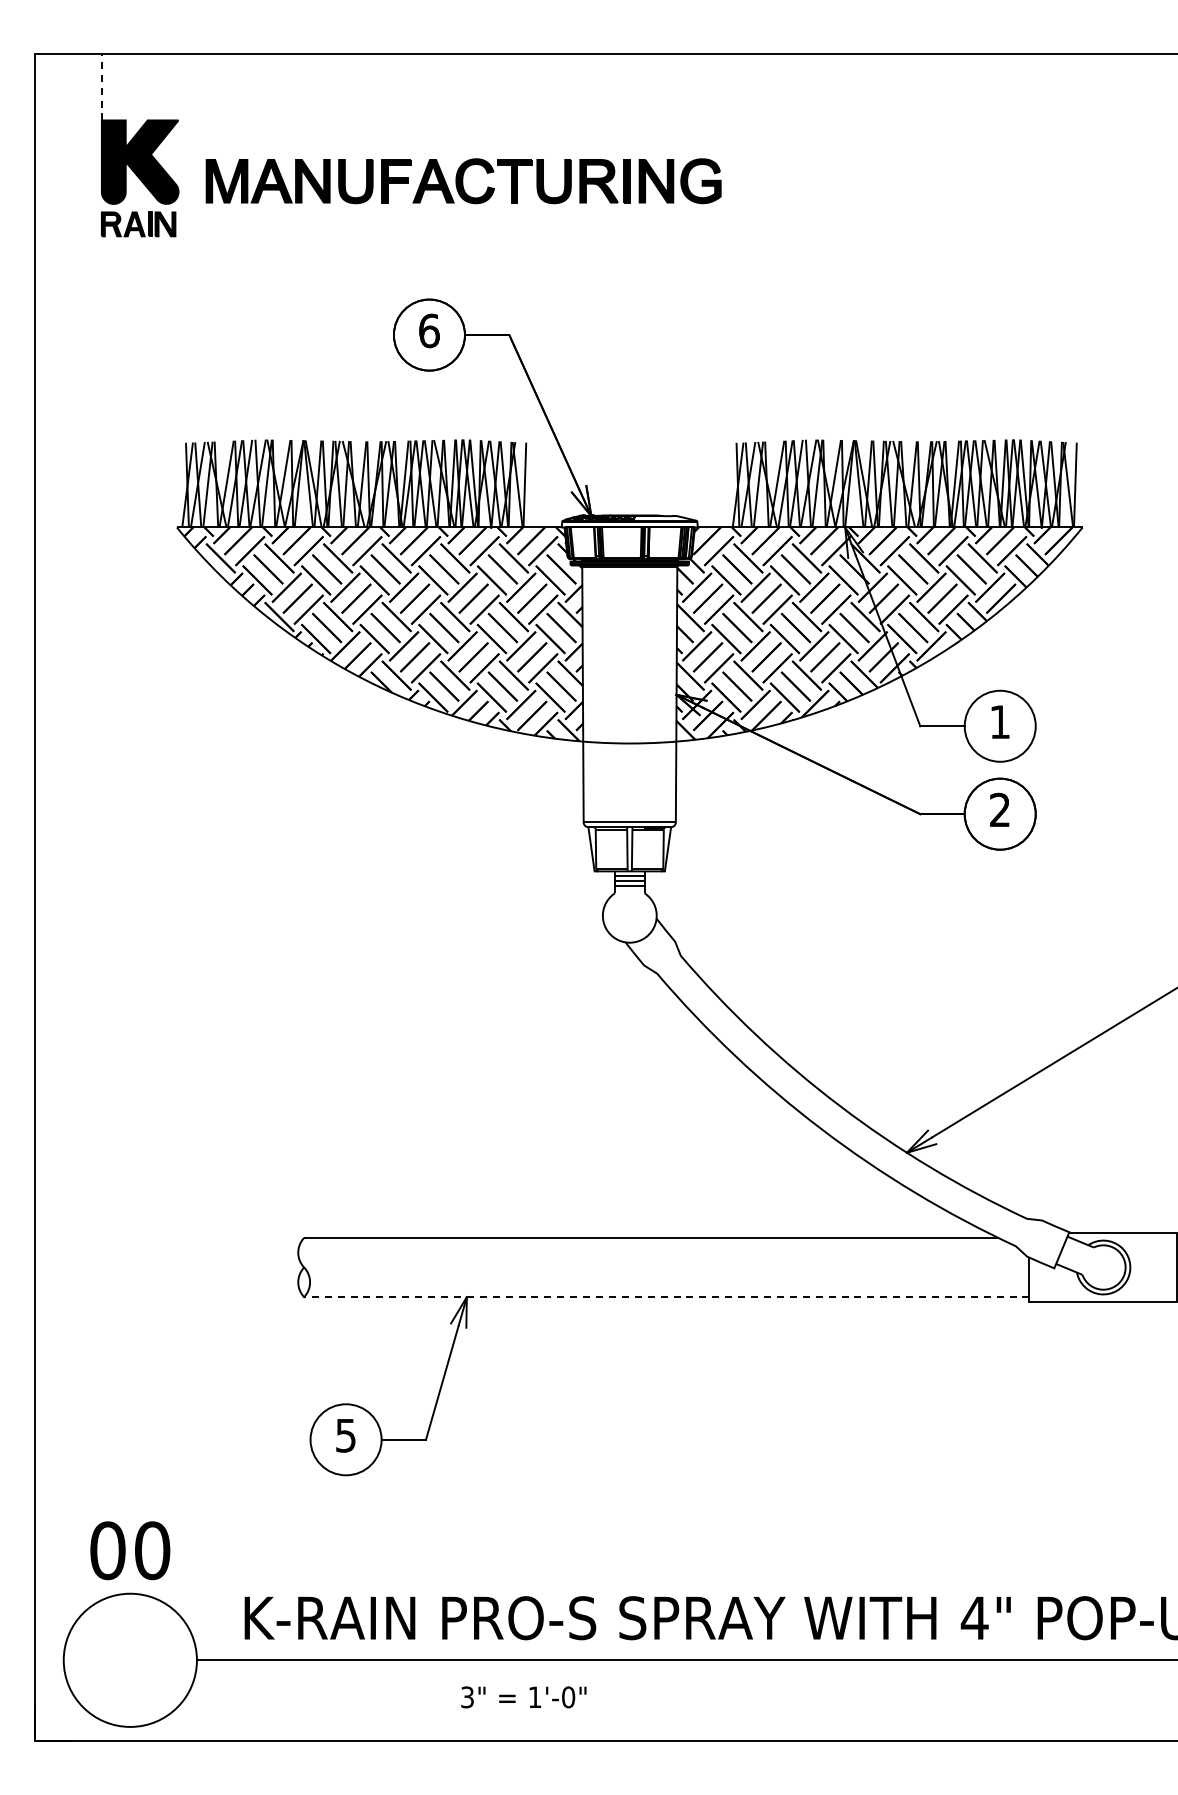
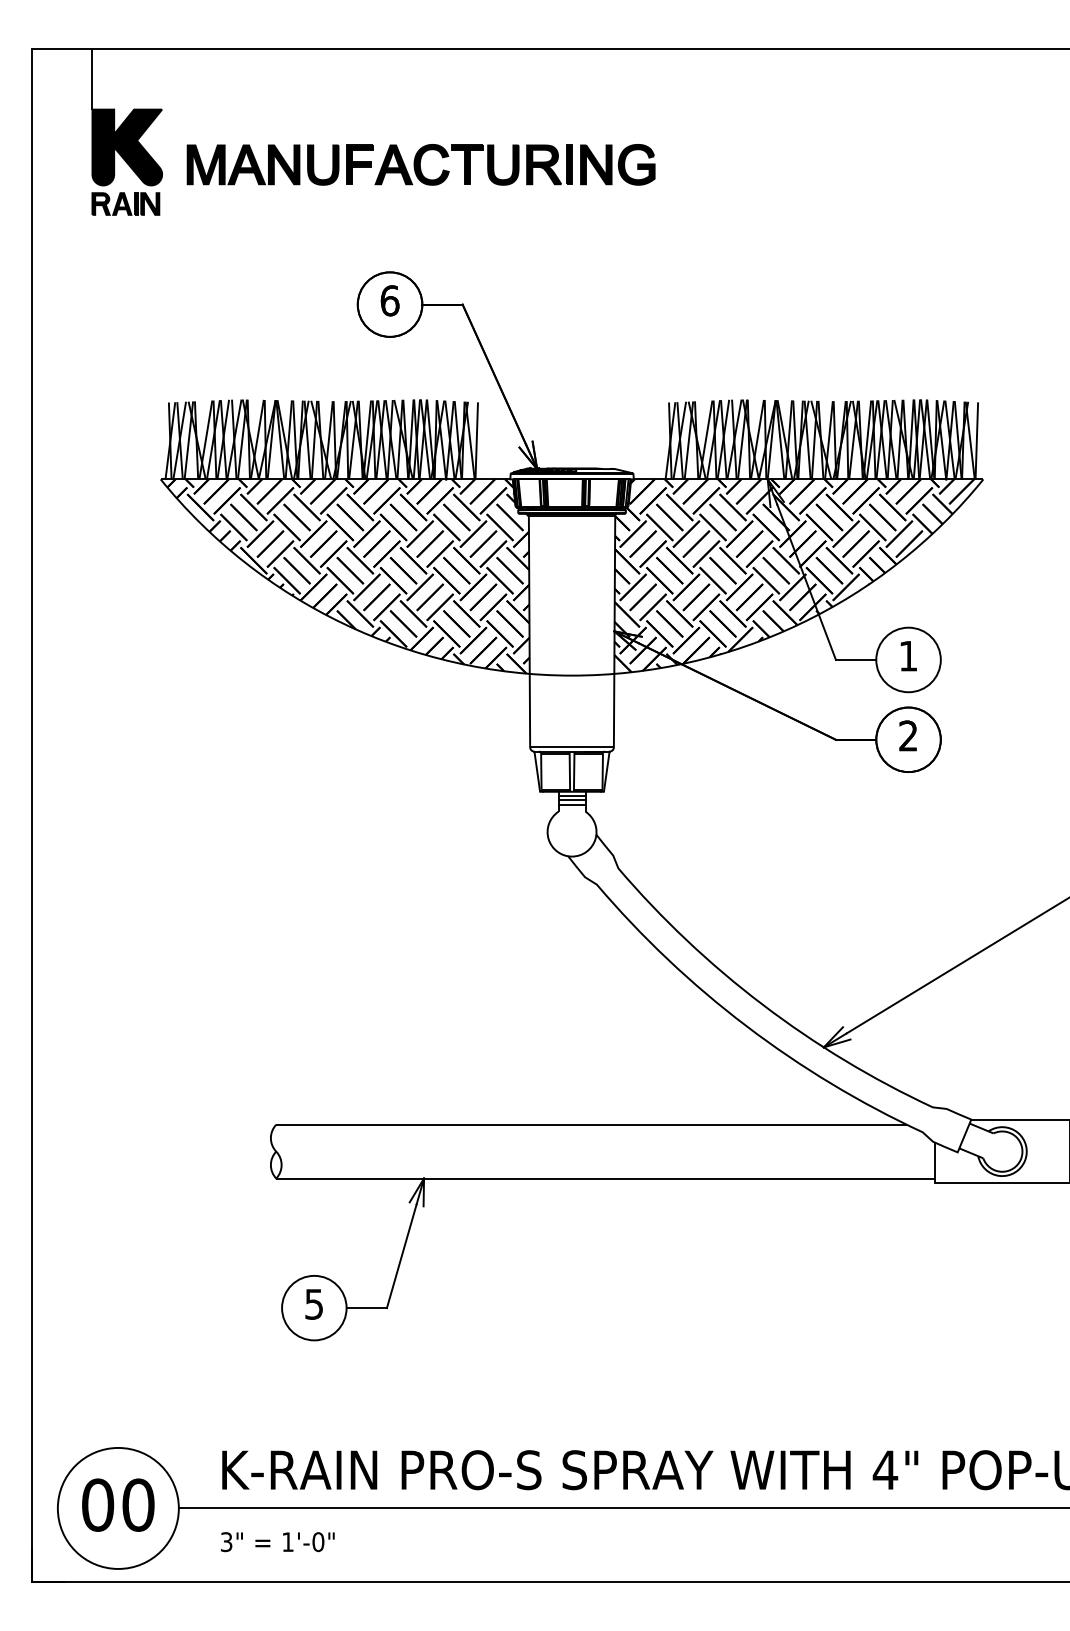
line: (101, 86) -> (92, 78), dashed -> solid
line: (666, 1297) -> (605, 1178), dashed -> solid
text: (130, 1550) -> (118, 1504), moved
text: (523, 1697) -> (277, 1542), moved

